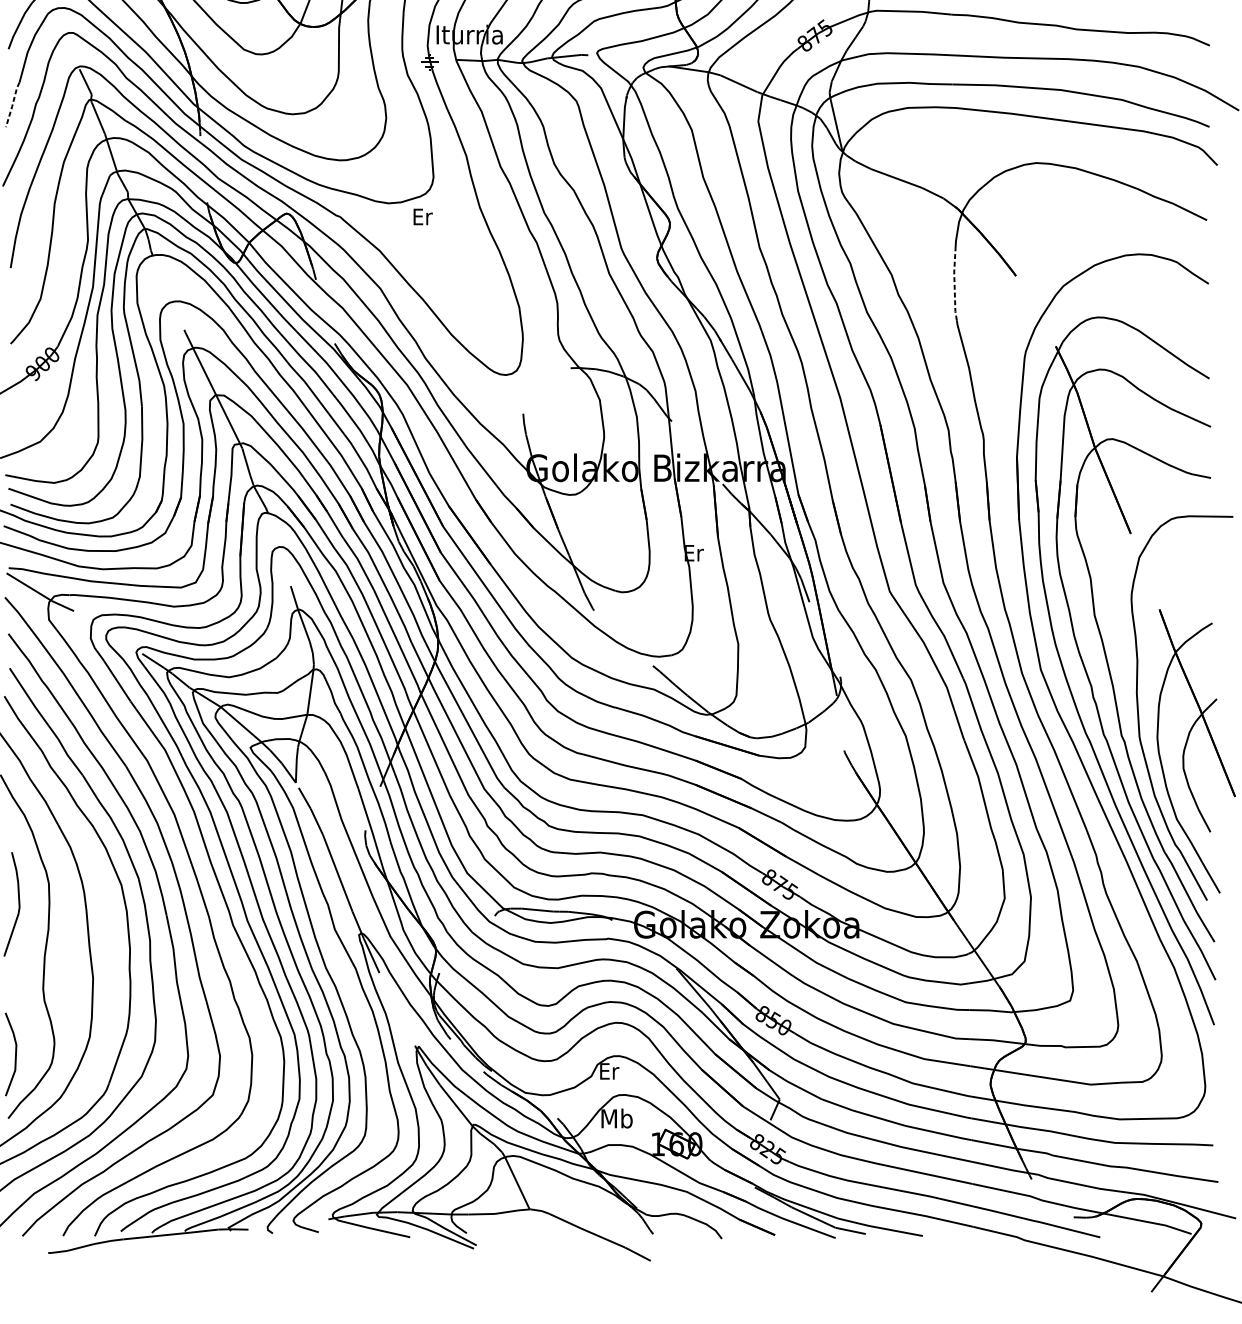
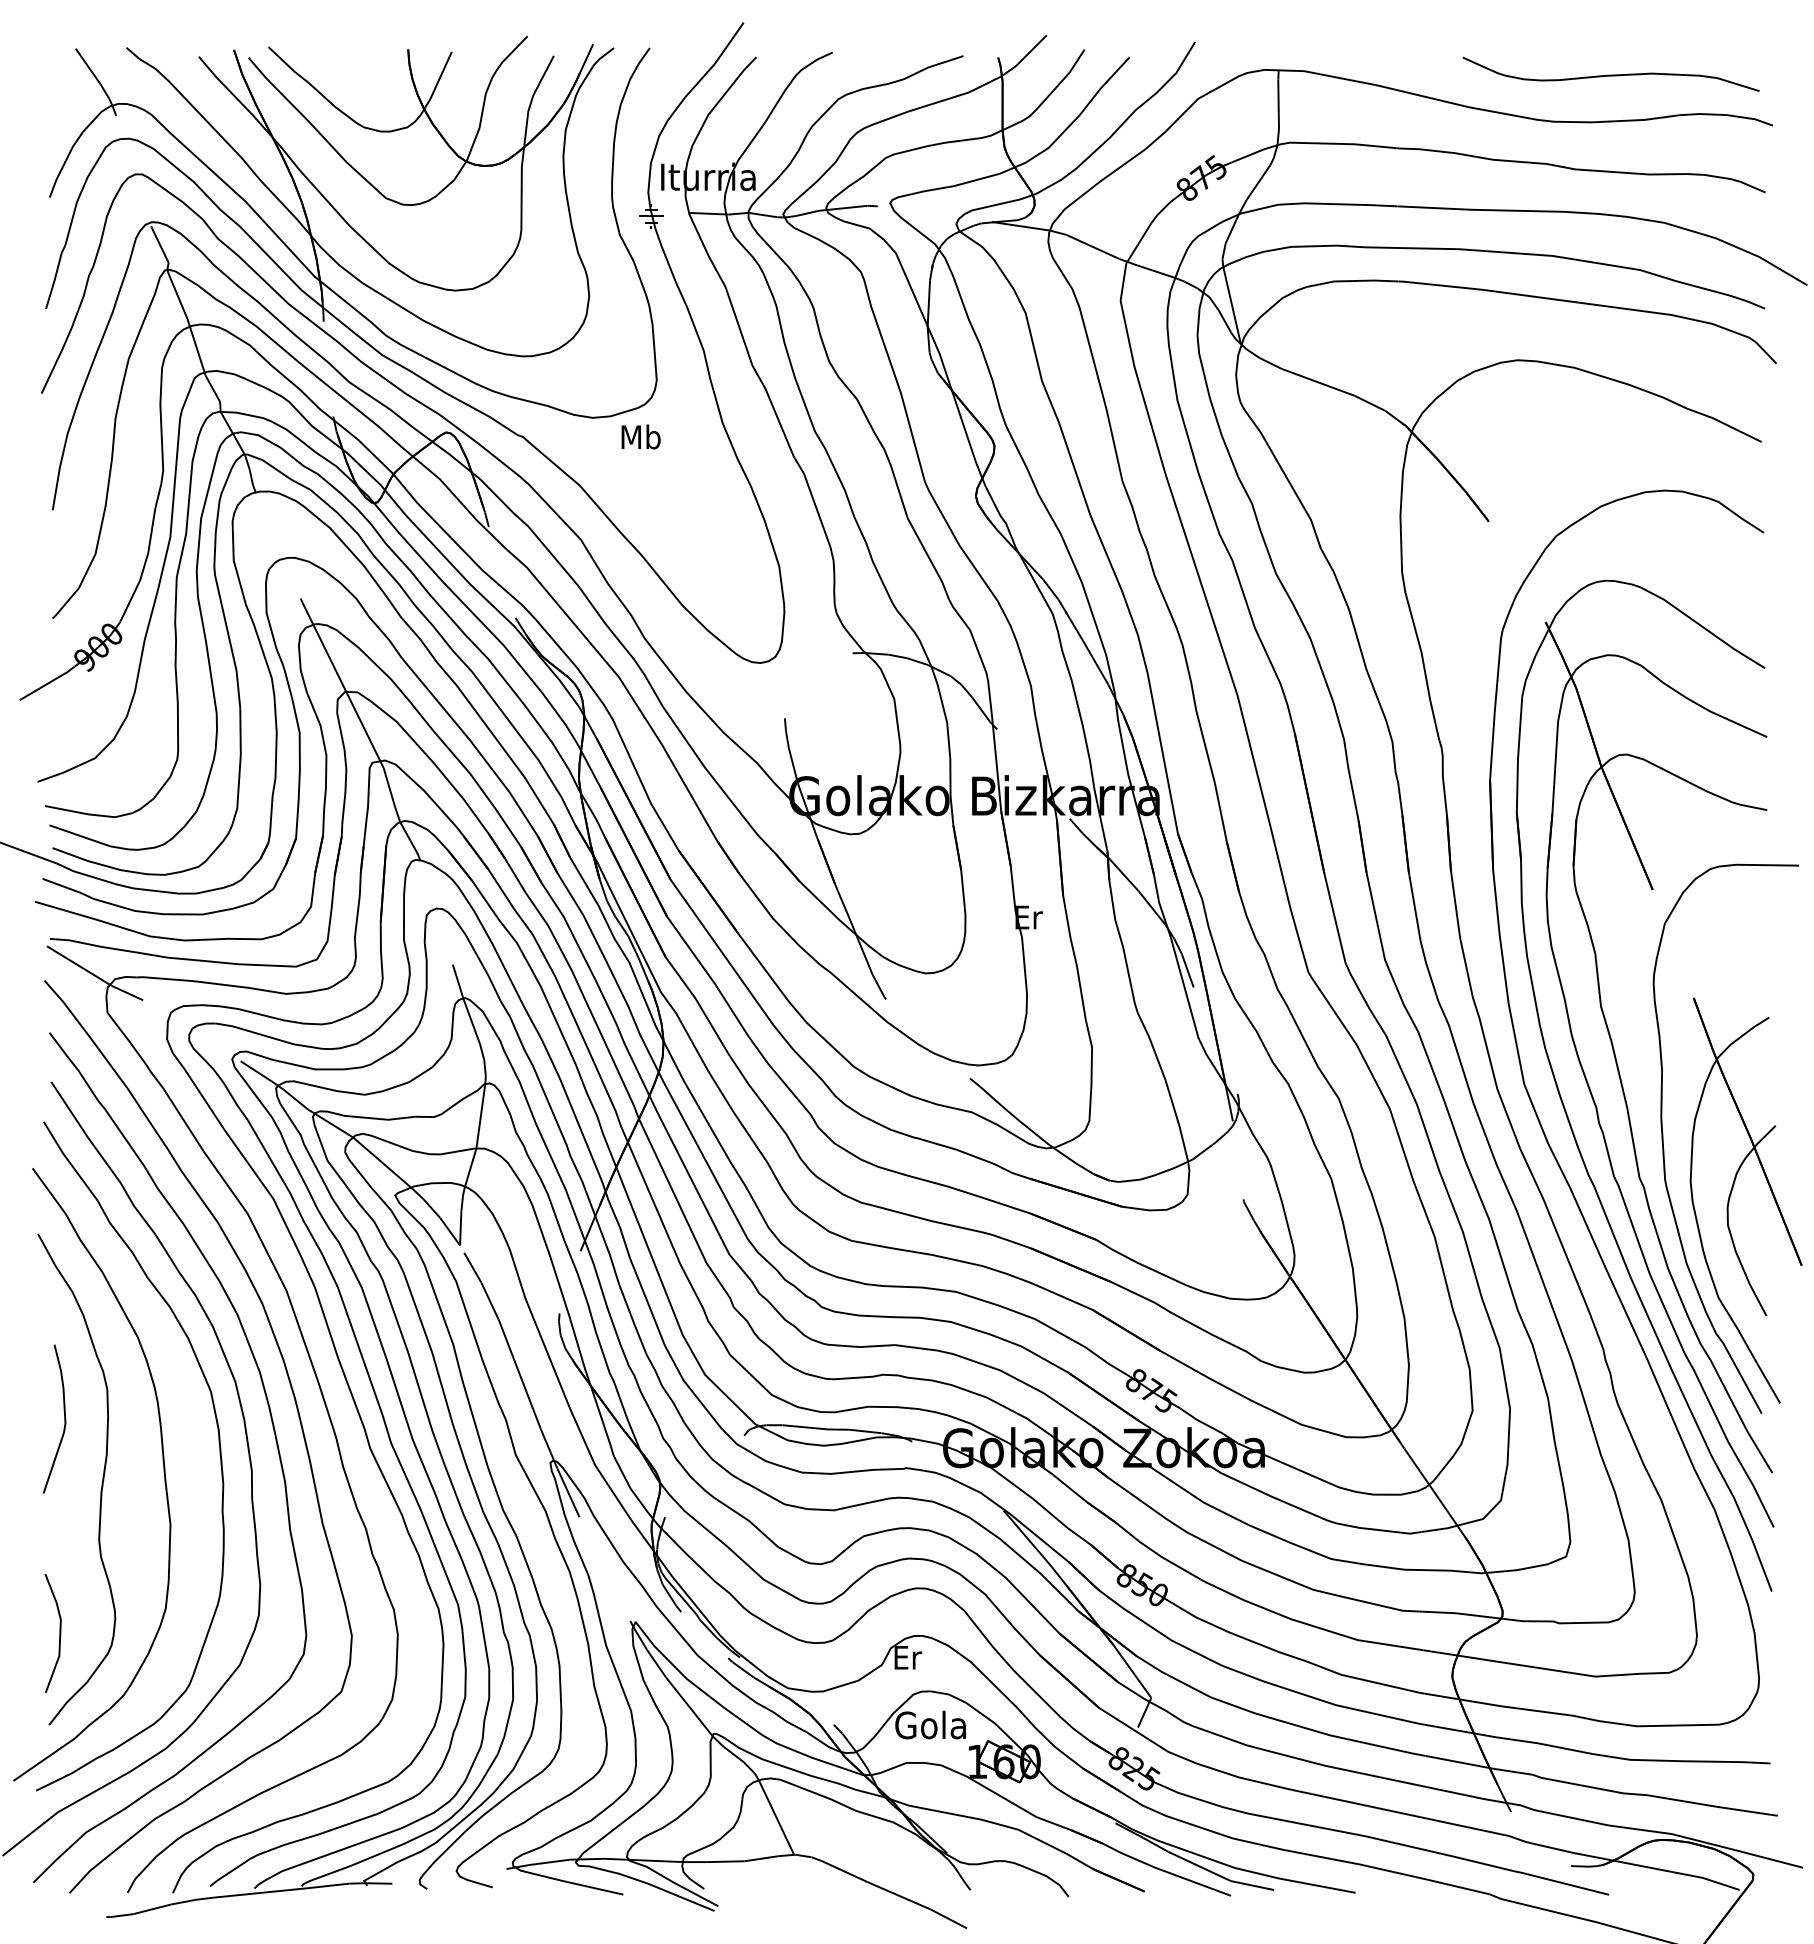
line: (12, 105) -> (55, 277), dashed -> solid
text: (422, 216) -> (640, 436), Er -> Mb
line: (954, 284) -> (1400, 533), dashed -> solid
text: (625, 1118) -> (930, 1724), Mb -> Gola

